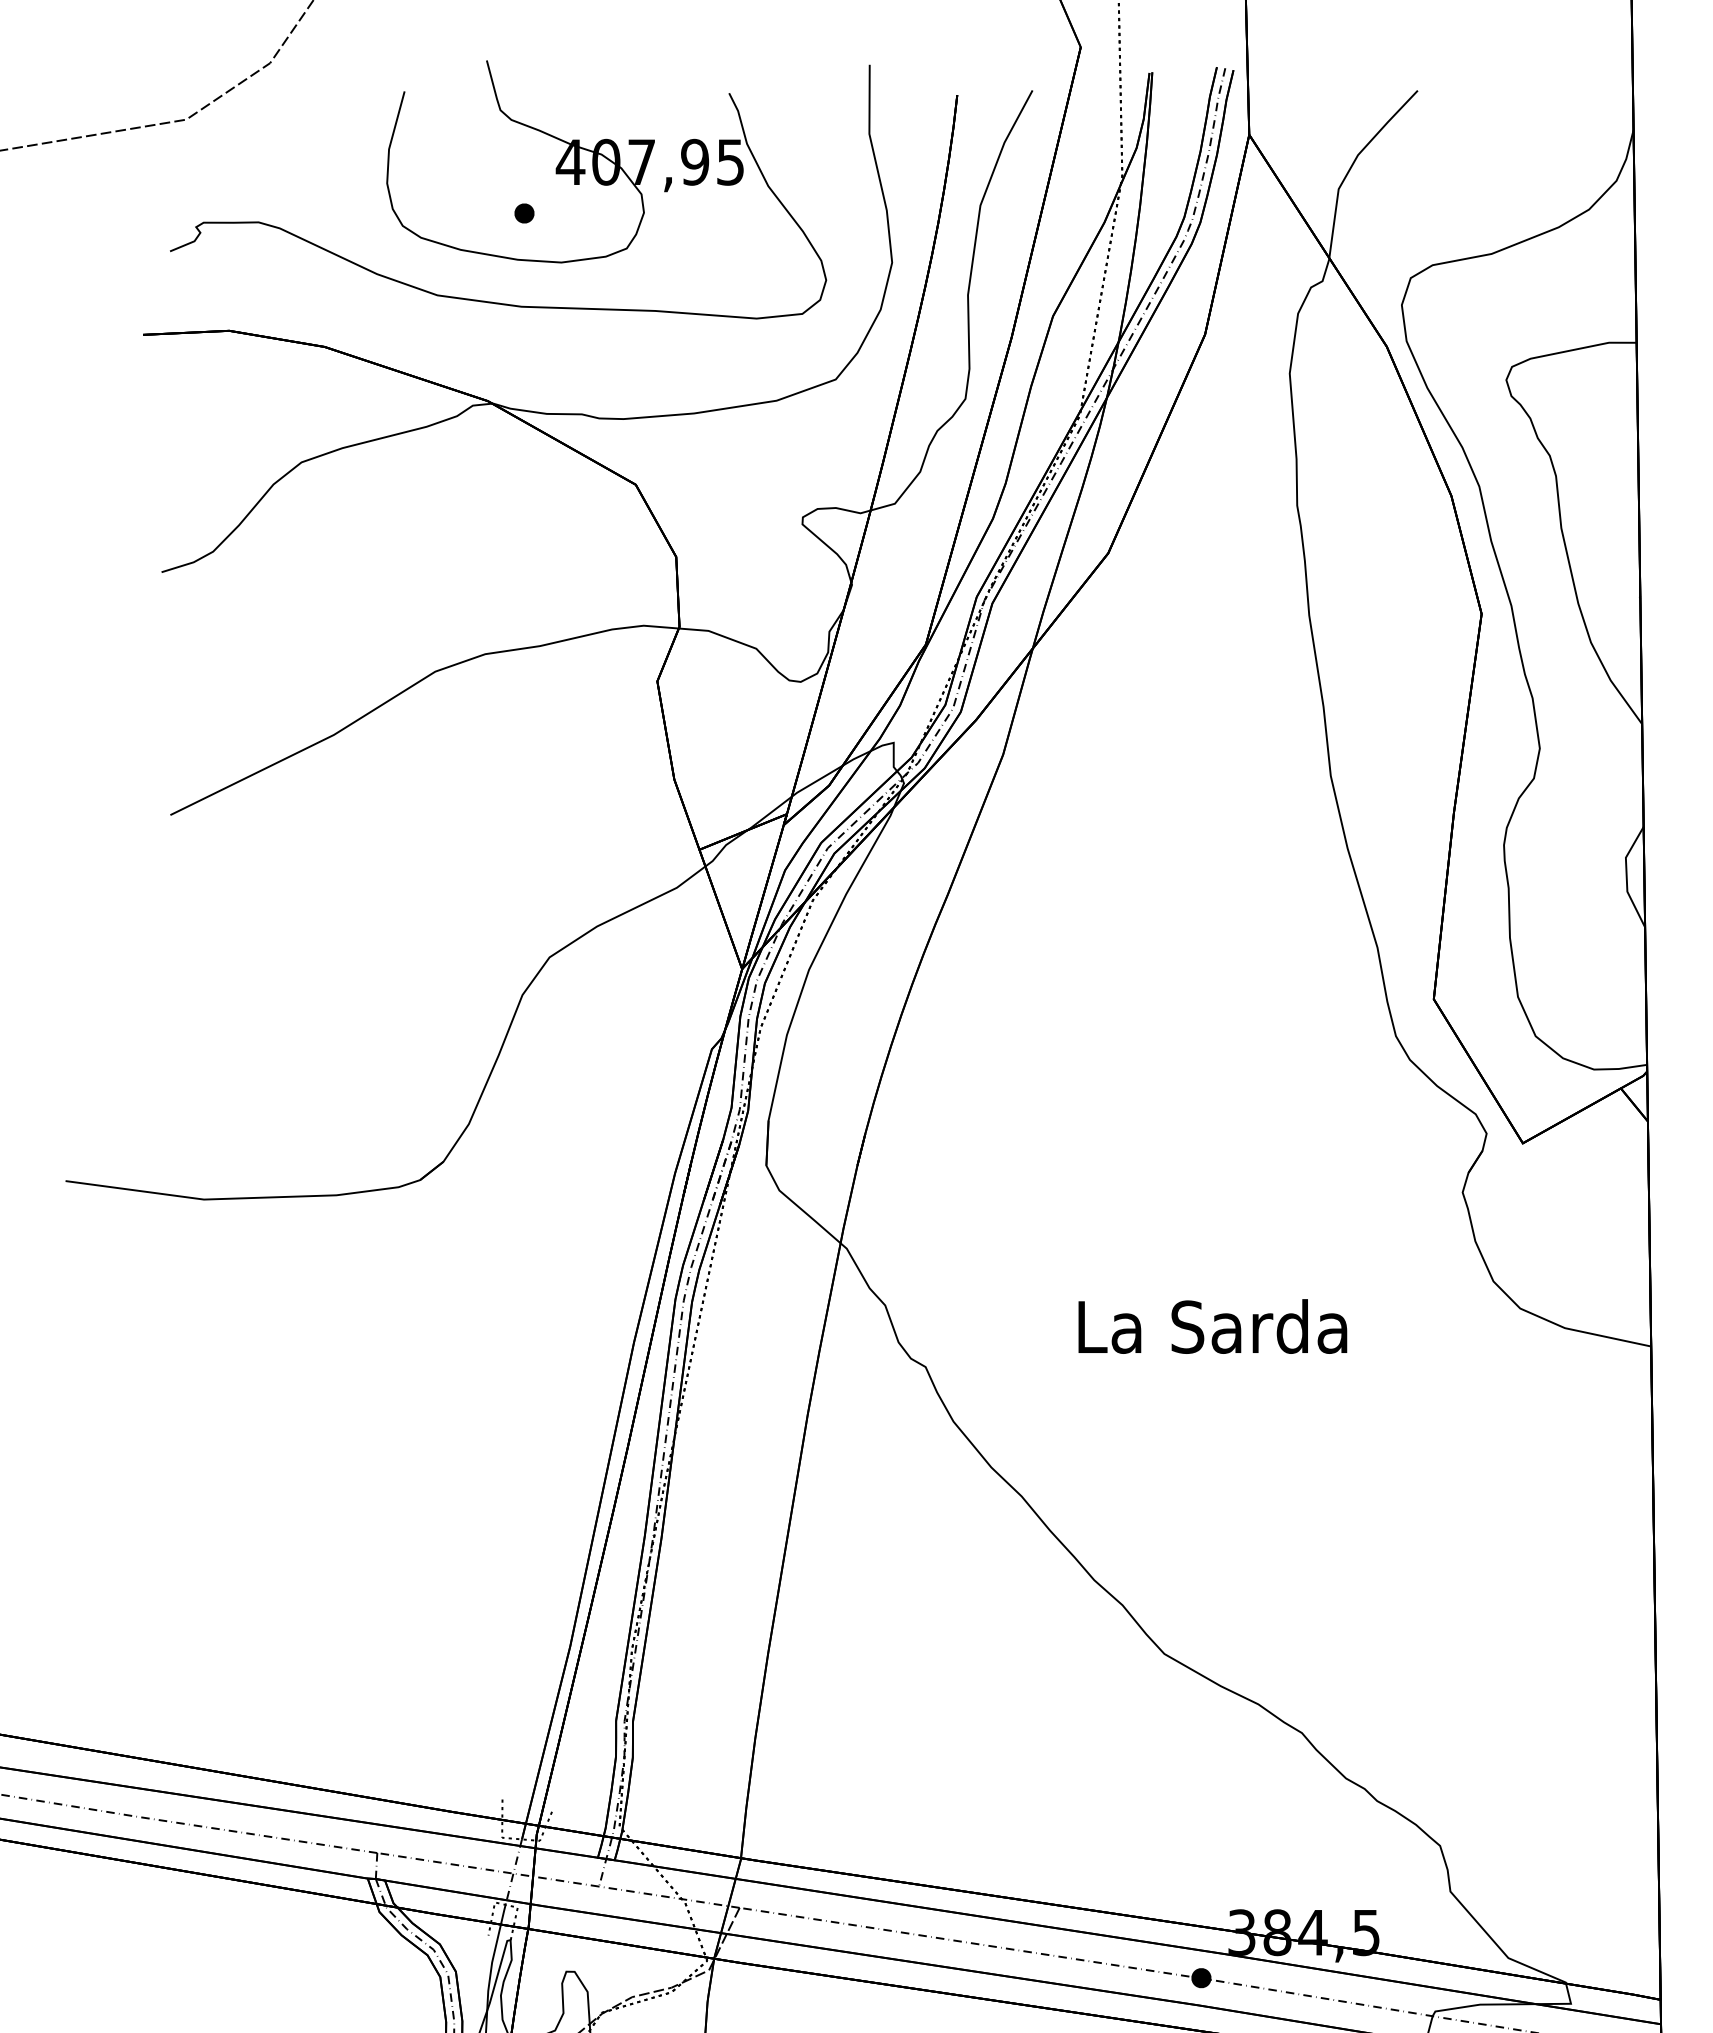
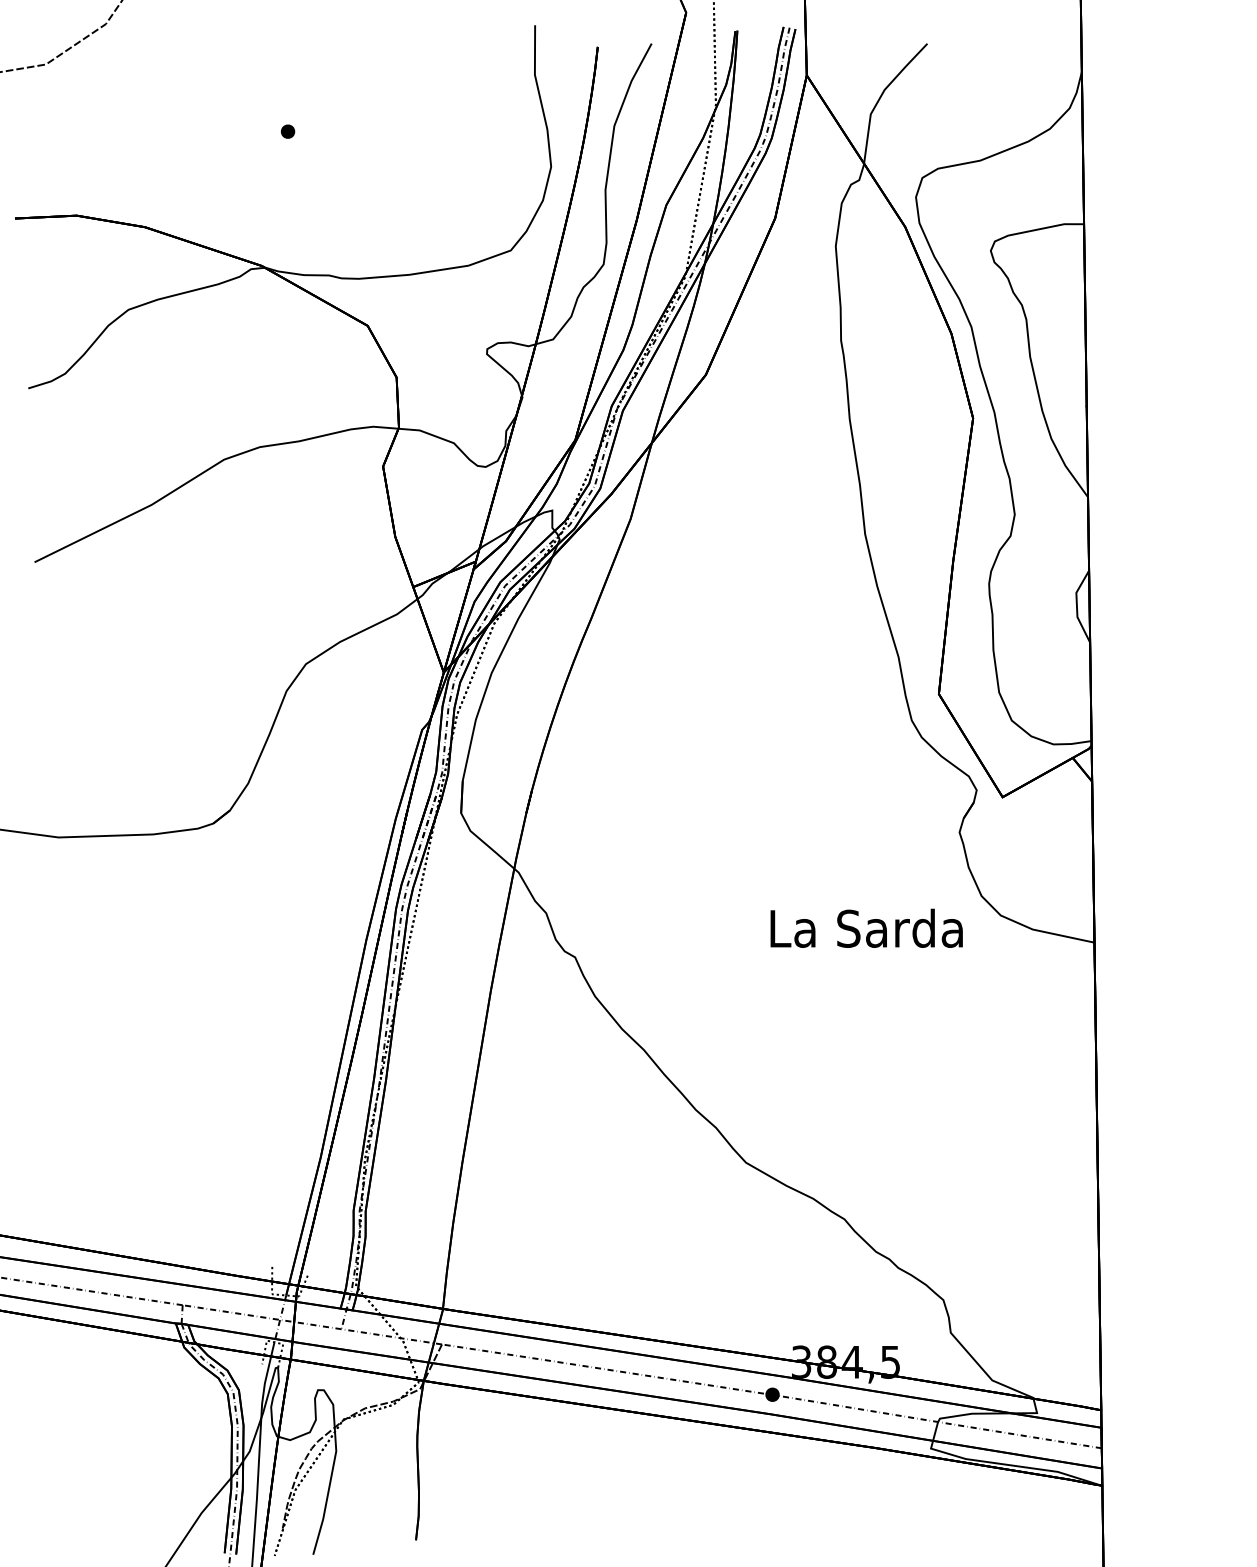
part: (555, 174) -> (310, 103), removed
text: (1212, 1325) -> (866, 927), moved

